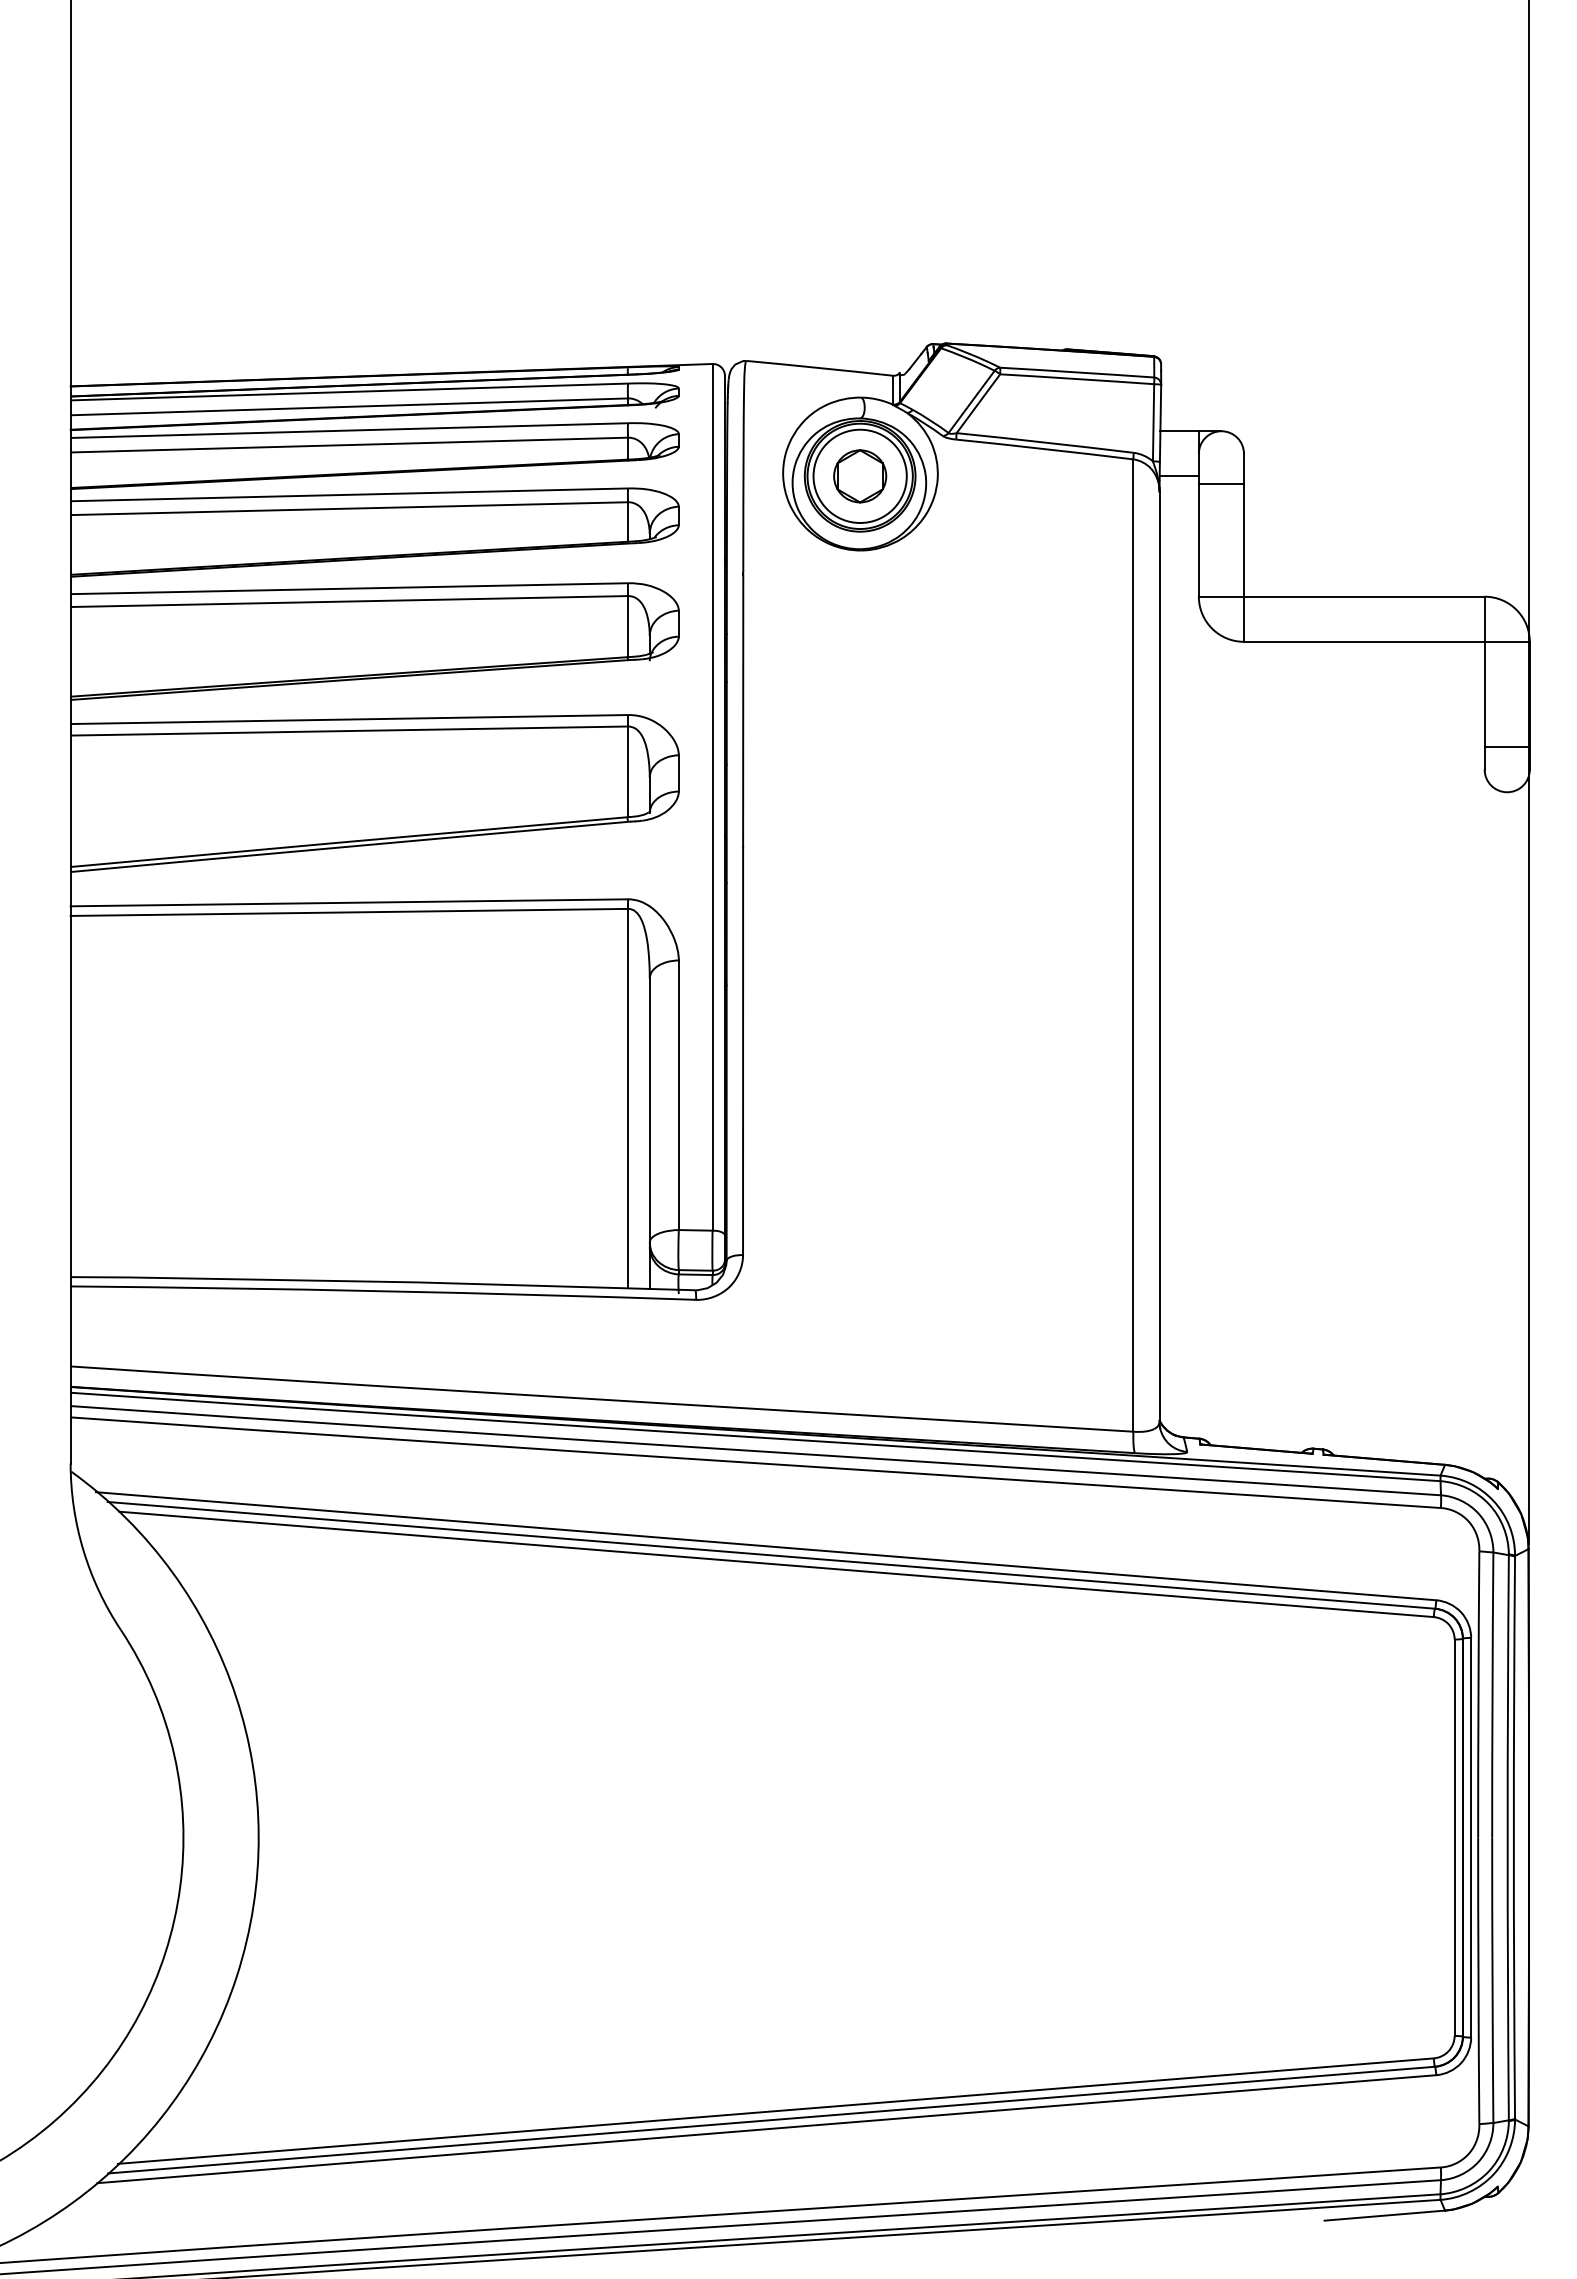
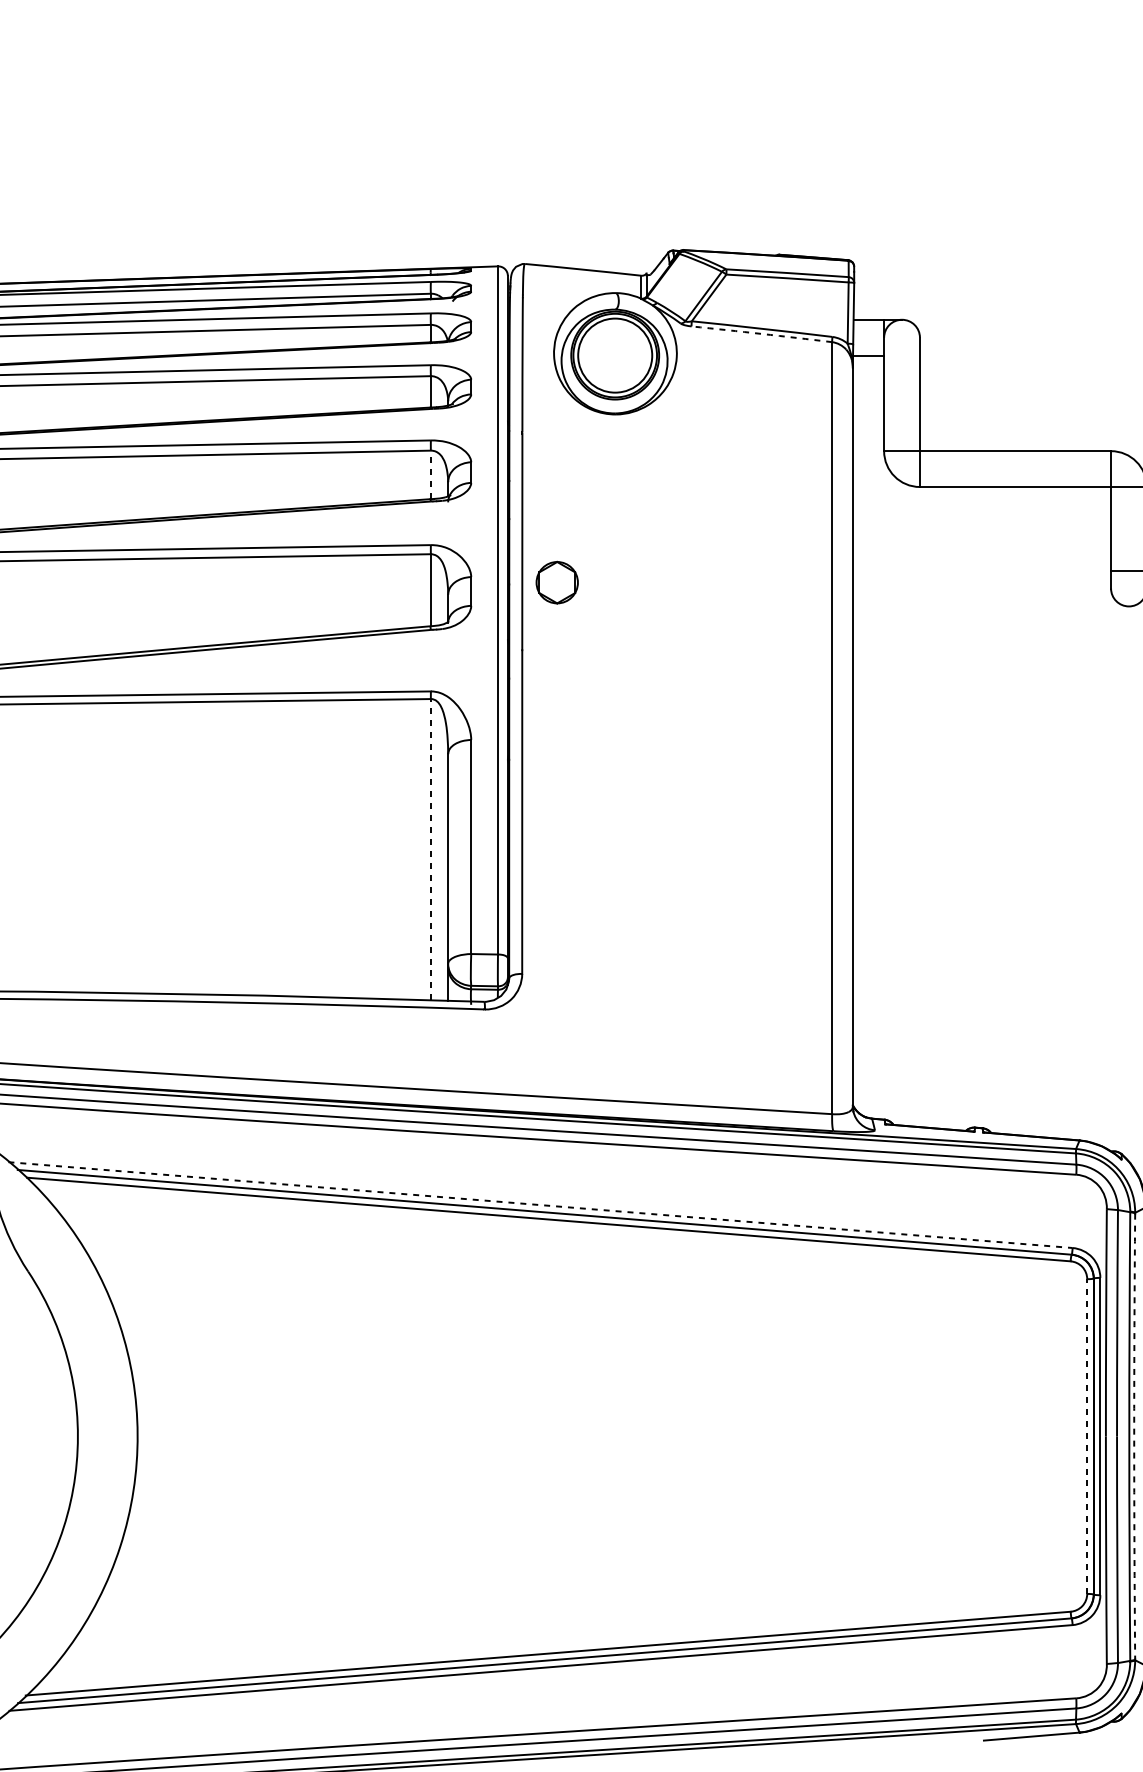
arc: (1044, 449) -> (761, 334), solid -> dashed
part: (860, 476) -> (557, 582), moved
line: (1220, 483) -> (901, 361), removed
line: (628, 626) -> (431, 474), solid -> dashed
line: (628, 1098) -> (431, 849), solid -> dashed
line: (766, 1546) -> (540, 1205), solid -> dashed
line: (1454, 1837) -> (1087, 1436), solid -> dashed
arc: (1513, 1837) -> (1133, 1436), solid -> dashed

